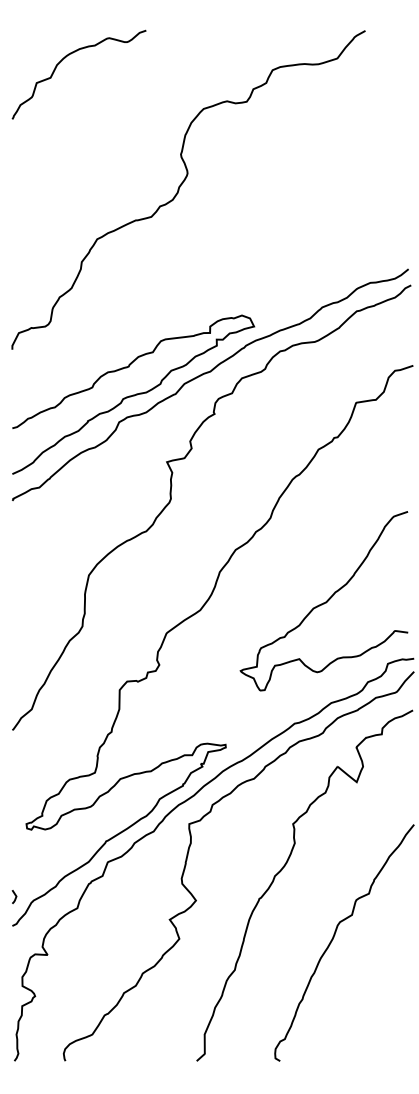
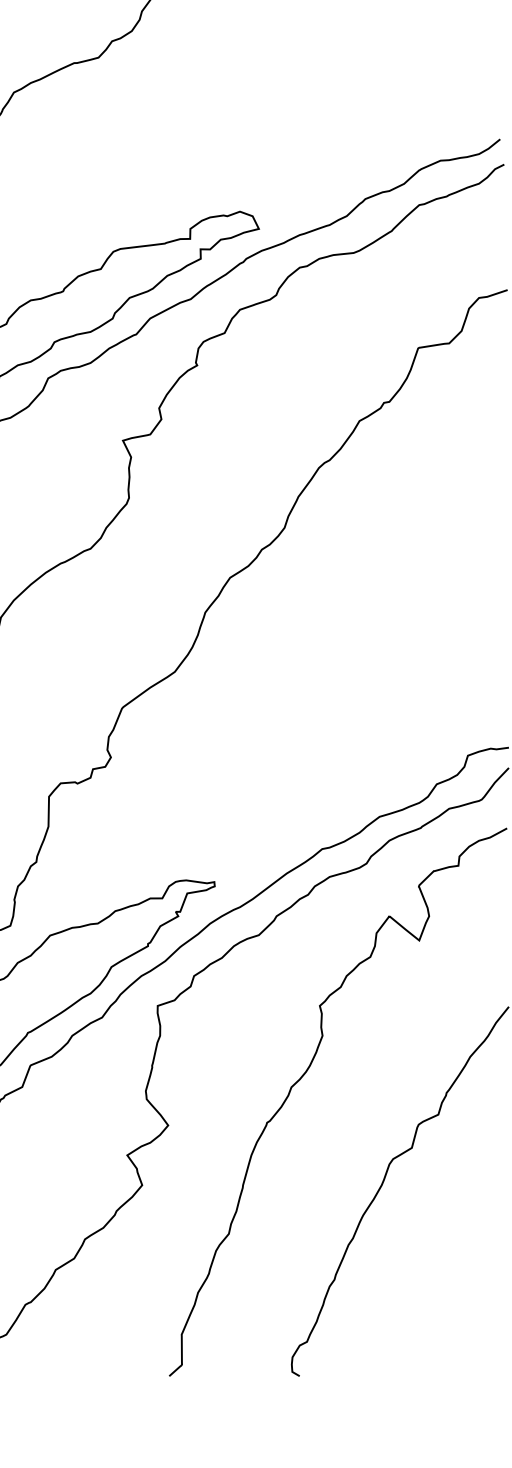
curve: (323, 602) -> (367, 659), removed

